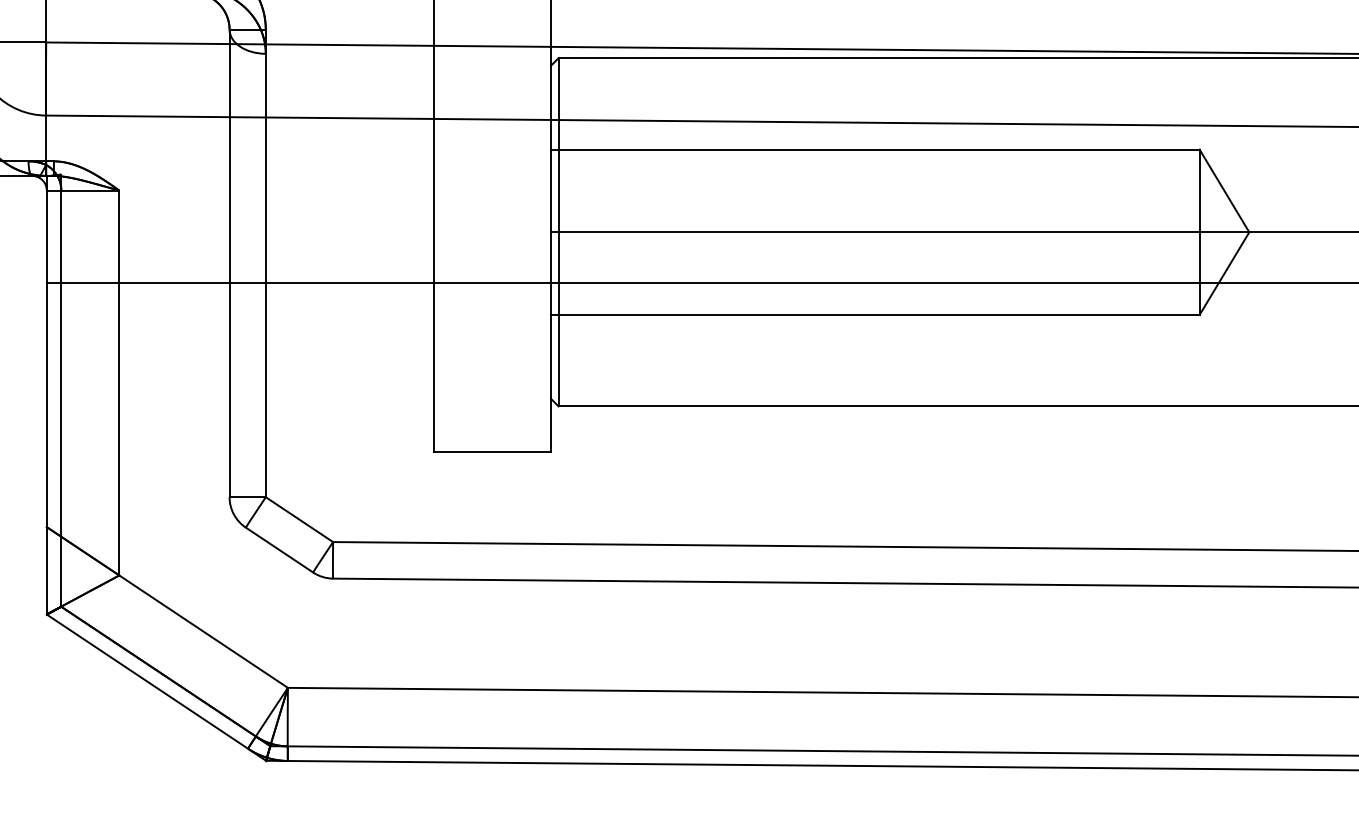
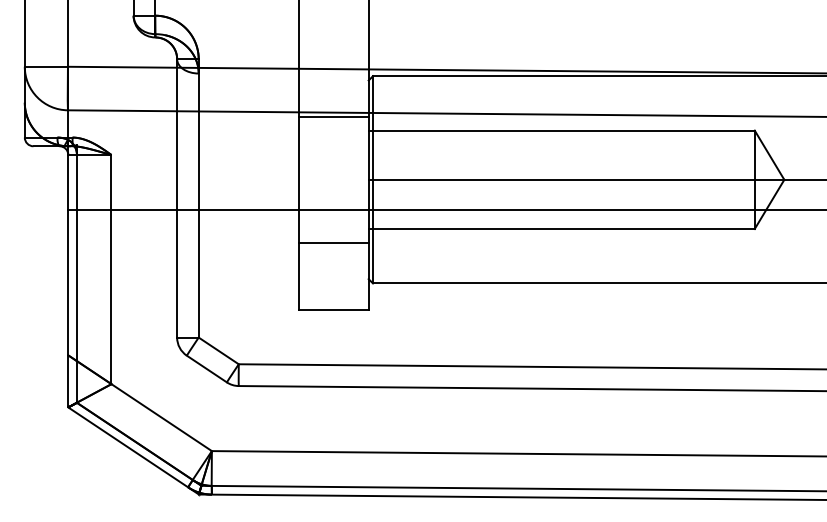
line: (492, 125) -> (333, 116), added
line: (492, 337) -> (333, 242), added

